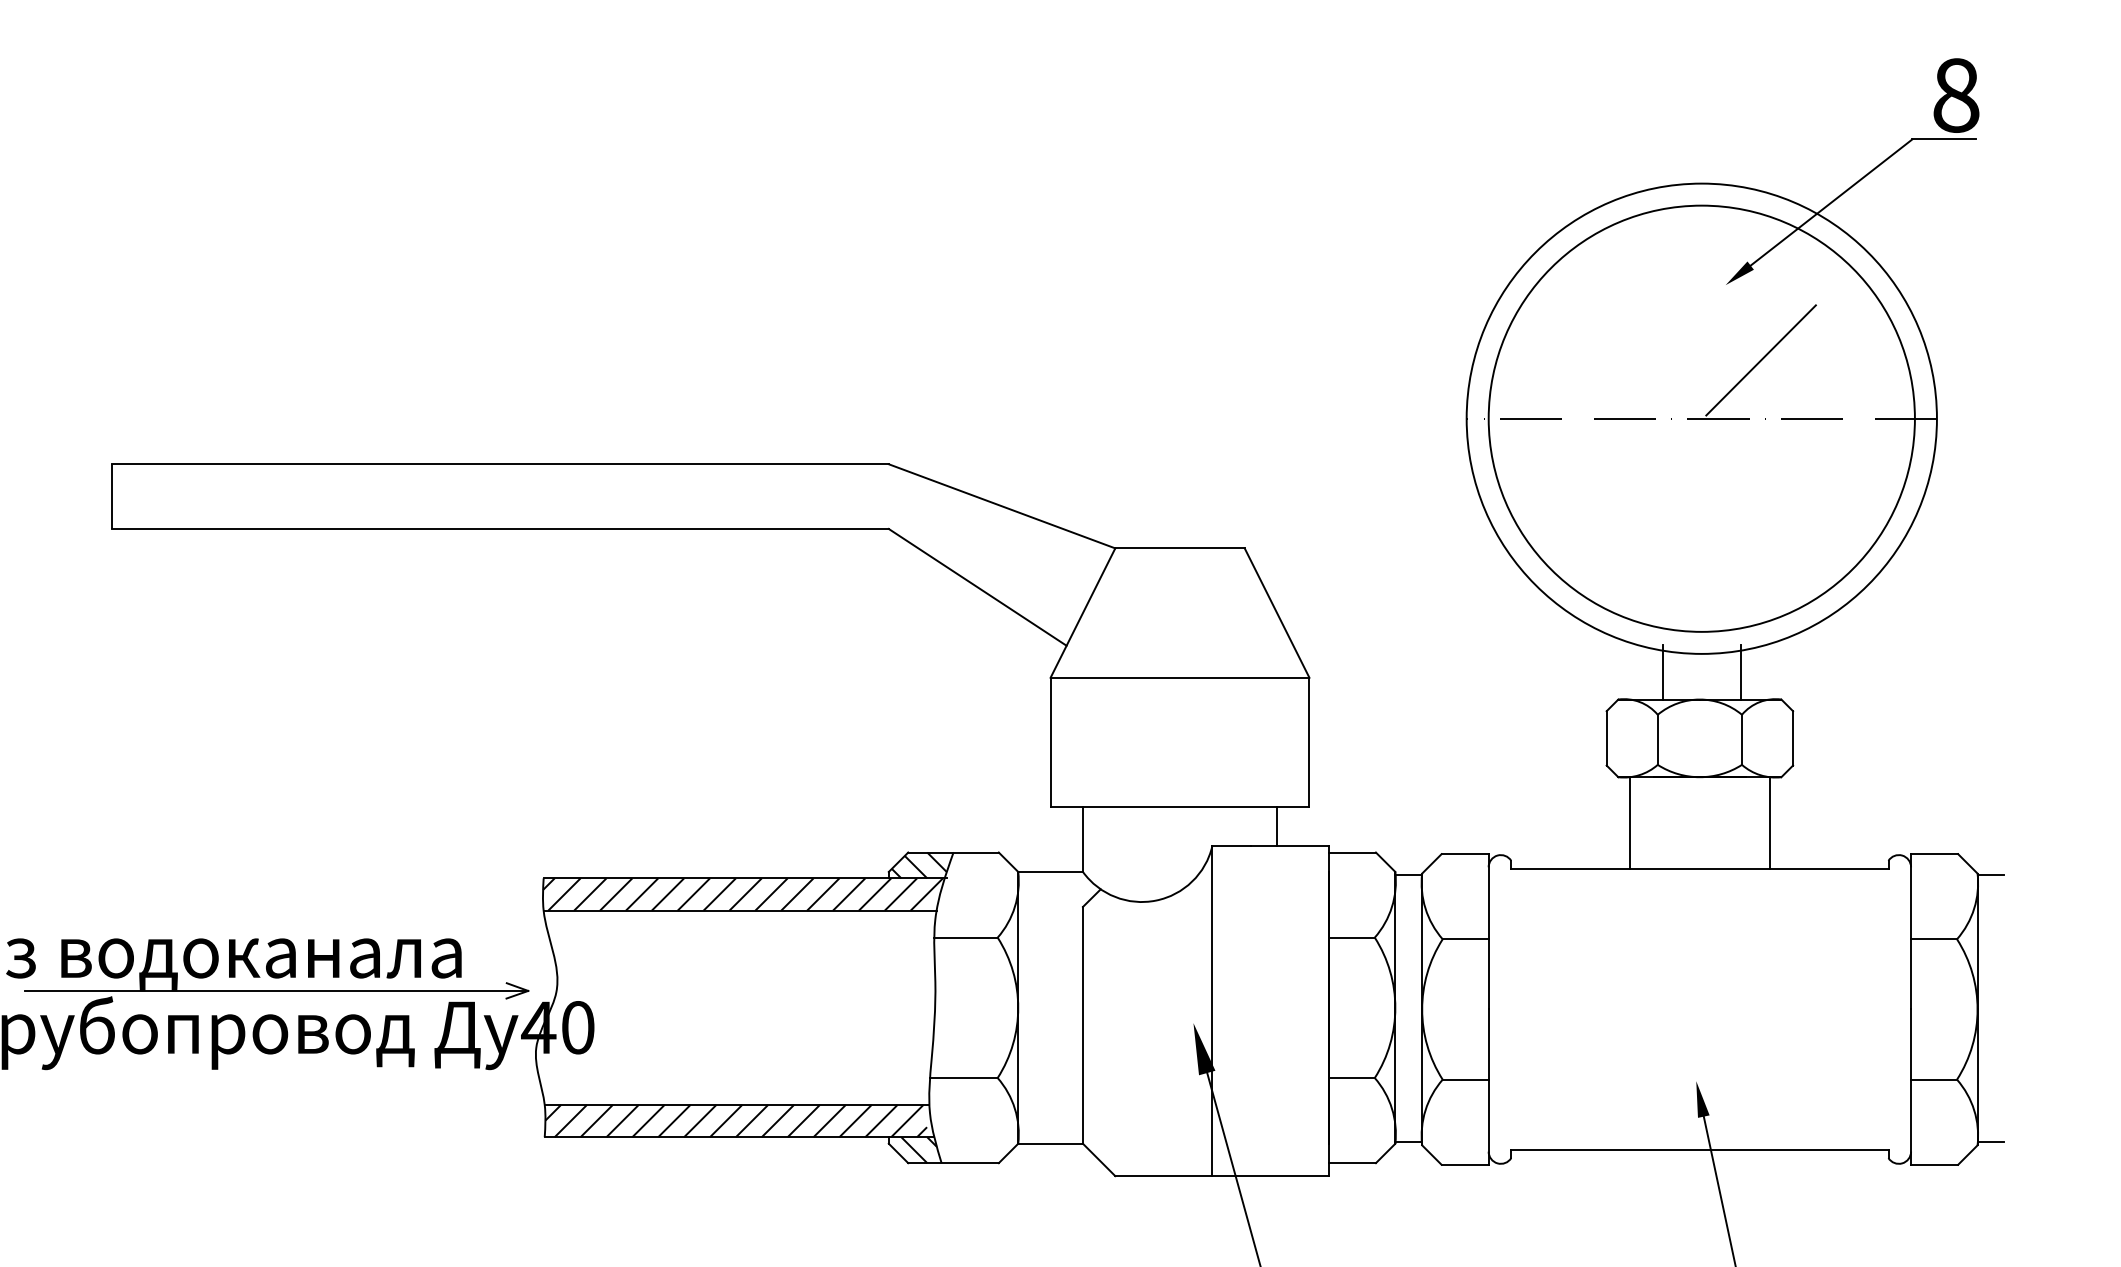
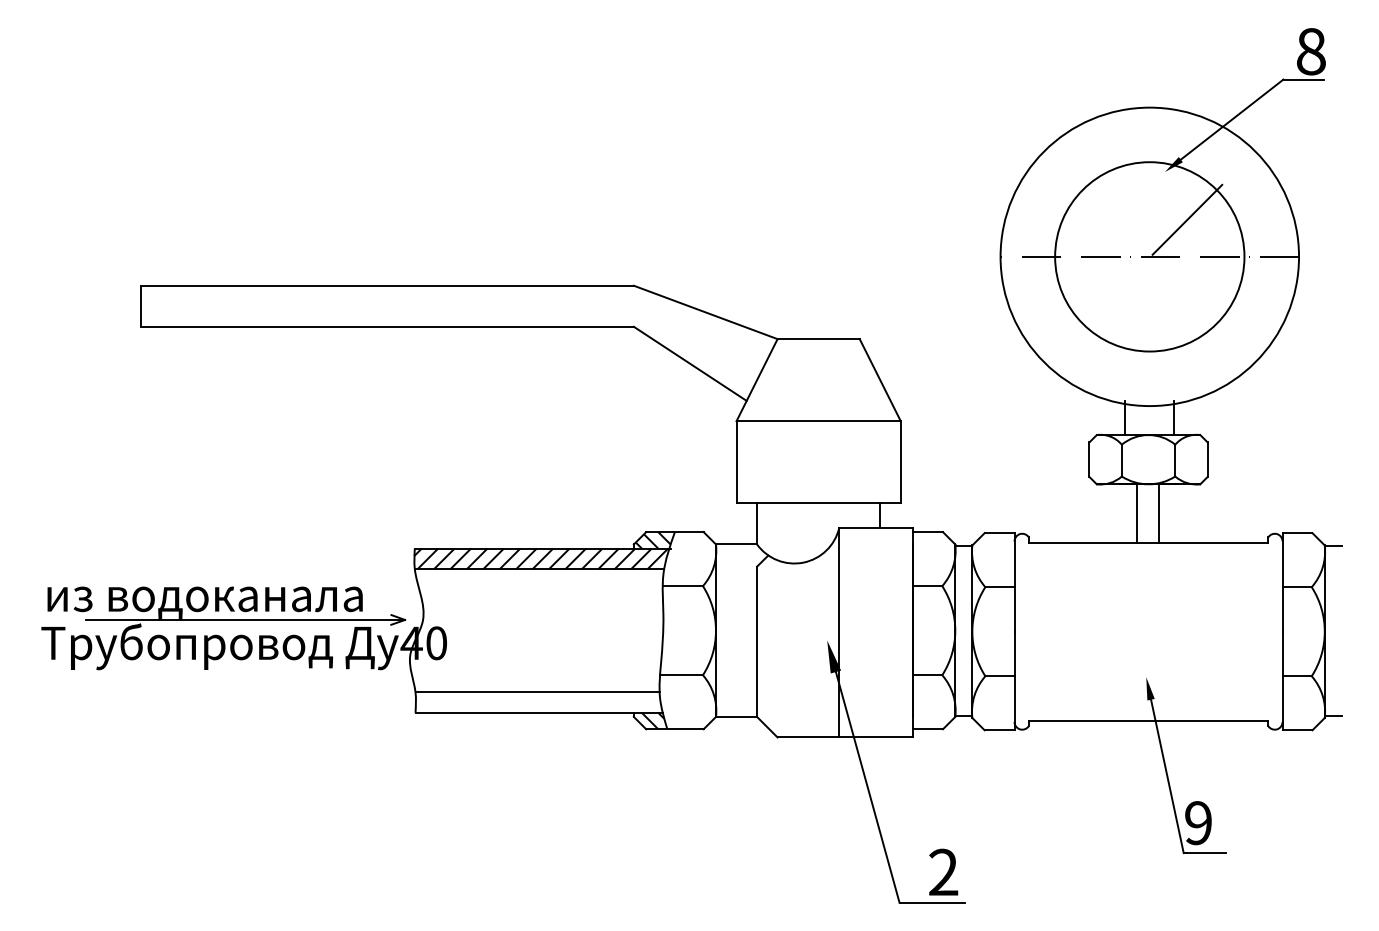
circle: (1701, 418) -> (1149, 256), size x0.7
line: (1630, 823) -> (1137, 513), moved
line: (1770, 823) -> (1159, 513), moved
hatch: (735, 1120) -> (536, 702), removed

